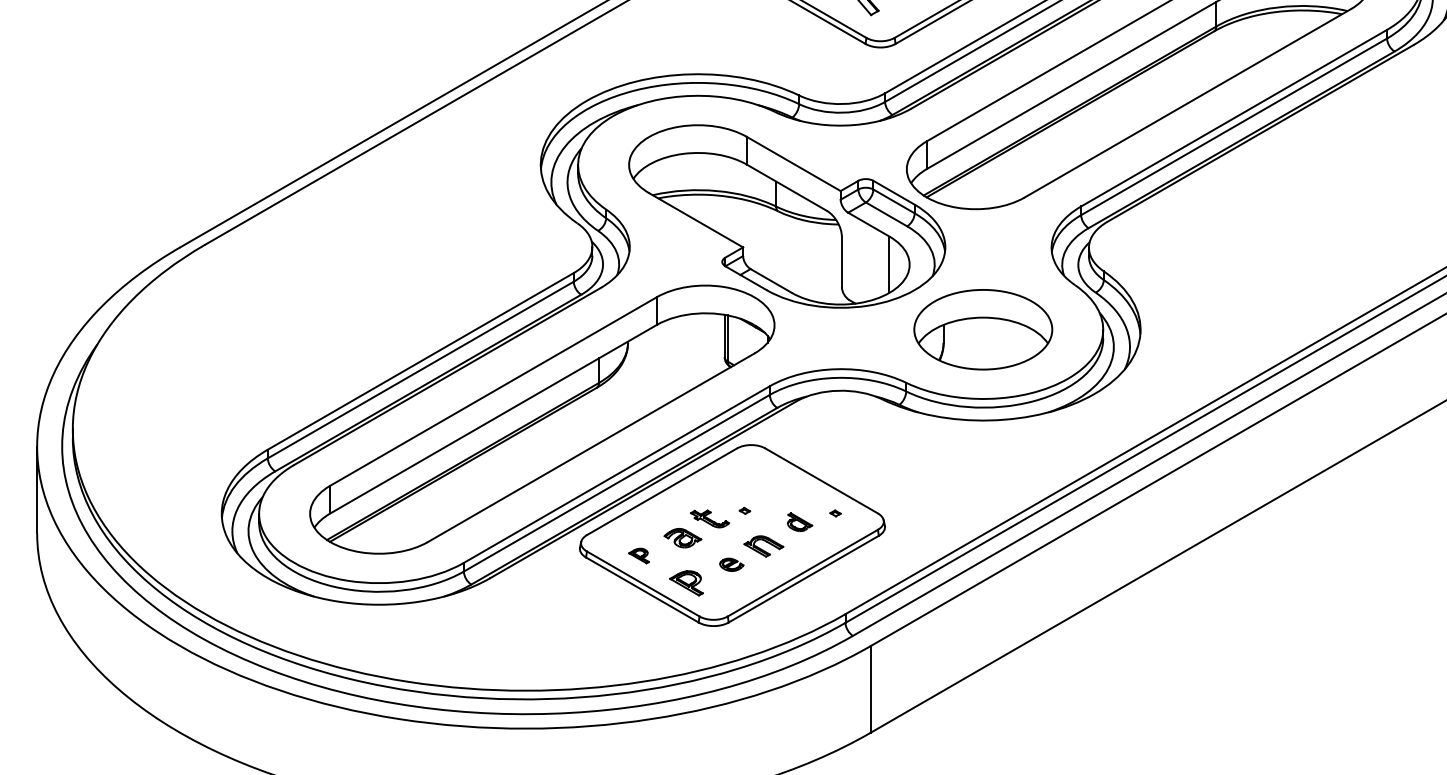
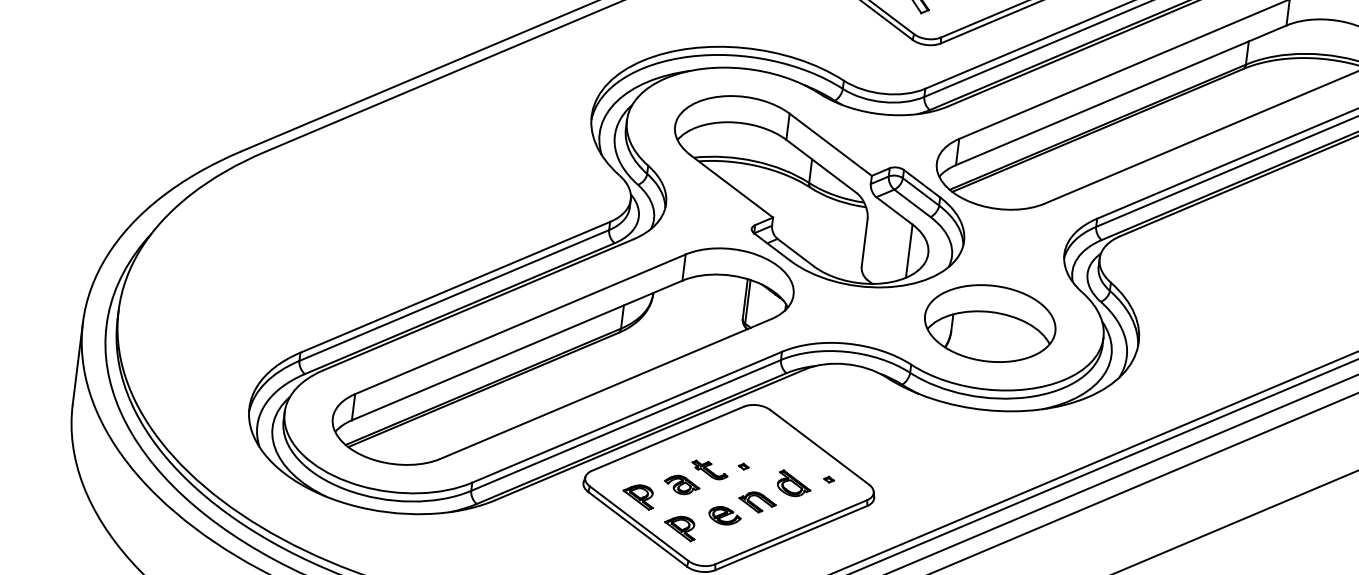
part: (799, 521) -> (794, 483), size x1.43
part: (638, 555) -> (638, 496), size x1.67
part: (731, 564) -> (724, 515), size x1.43

